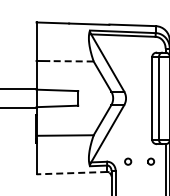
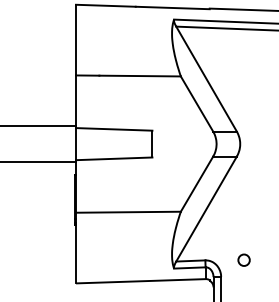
line: (71, 61) -> (140, 76), dashed -> solid
line: (72, 173) -> (141, 281), dashed -> solid

